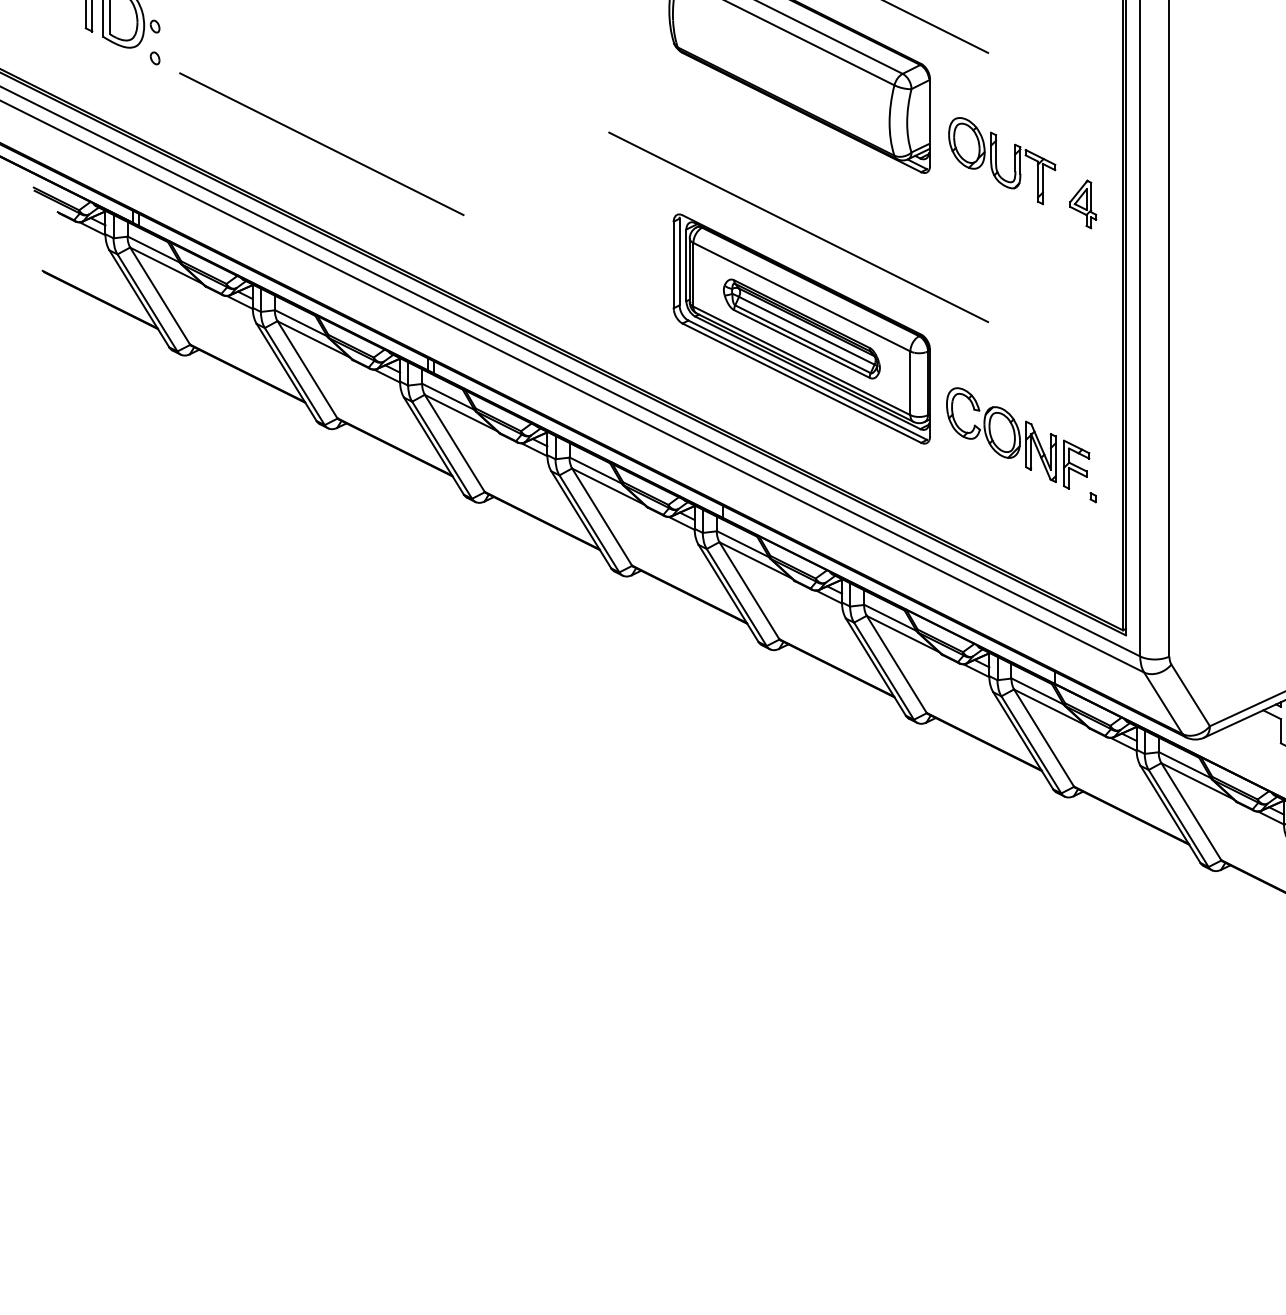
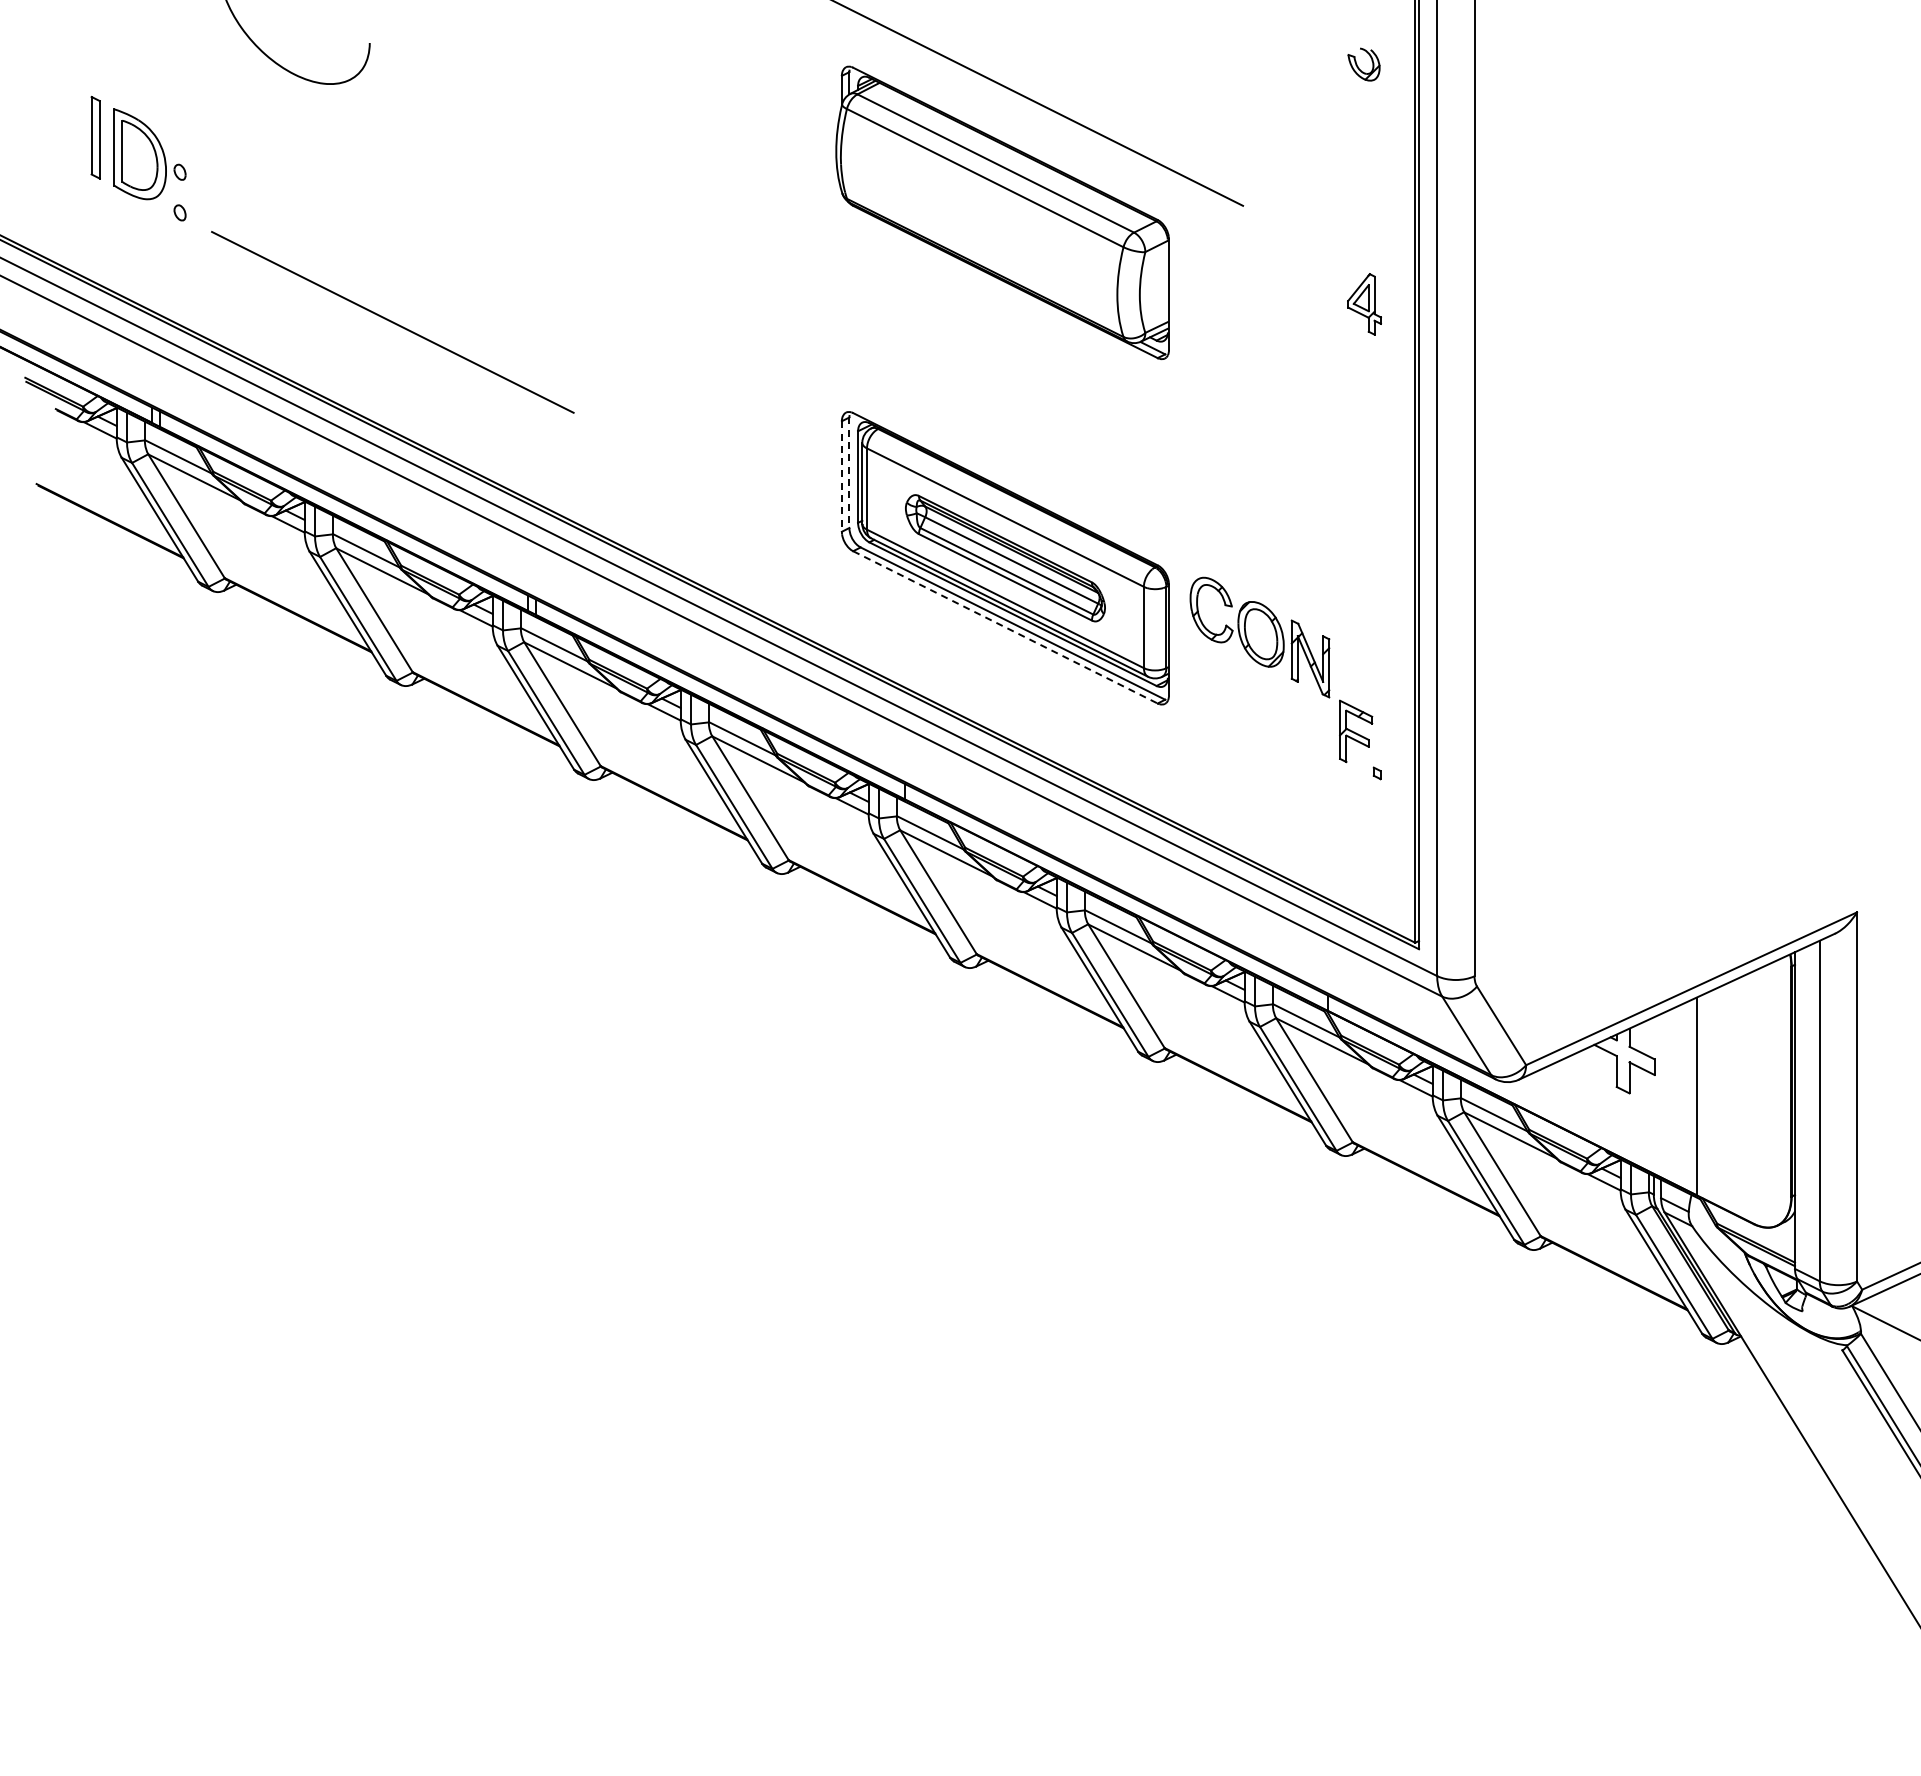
part: (997, 162) -> (1254, 345), removed
part: (1083, 204) -> (1364, 304), moved
line: (798, 227) -> (1001, 428), removed
line: (679, 262) -> (849, 473), solid -> dashed
line: (673, 264) -> (841, 476), solid -> dashed
line: (801, 383) -> (1005, 627), solid -> dashed
part: (1000, 435) -> (1259, 637), moved

